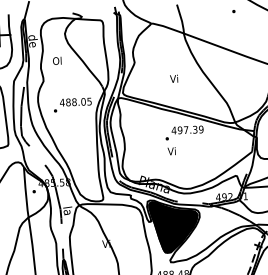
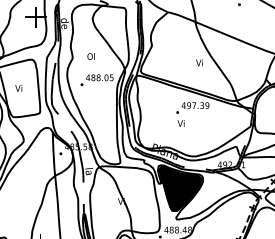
text: (56, 60) -> (90, 56), moved
text: (174, 78) -> (199, 62), moved

